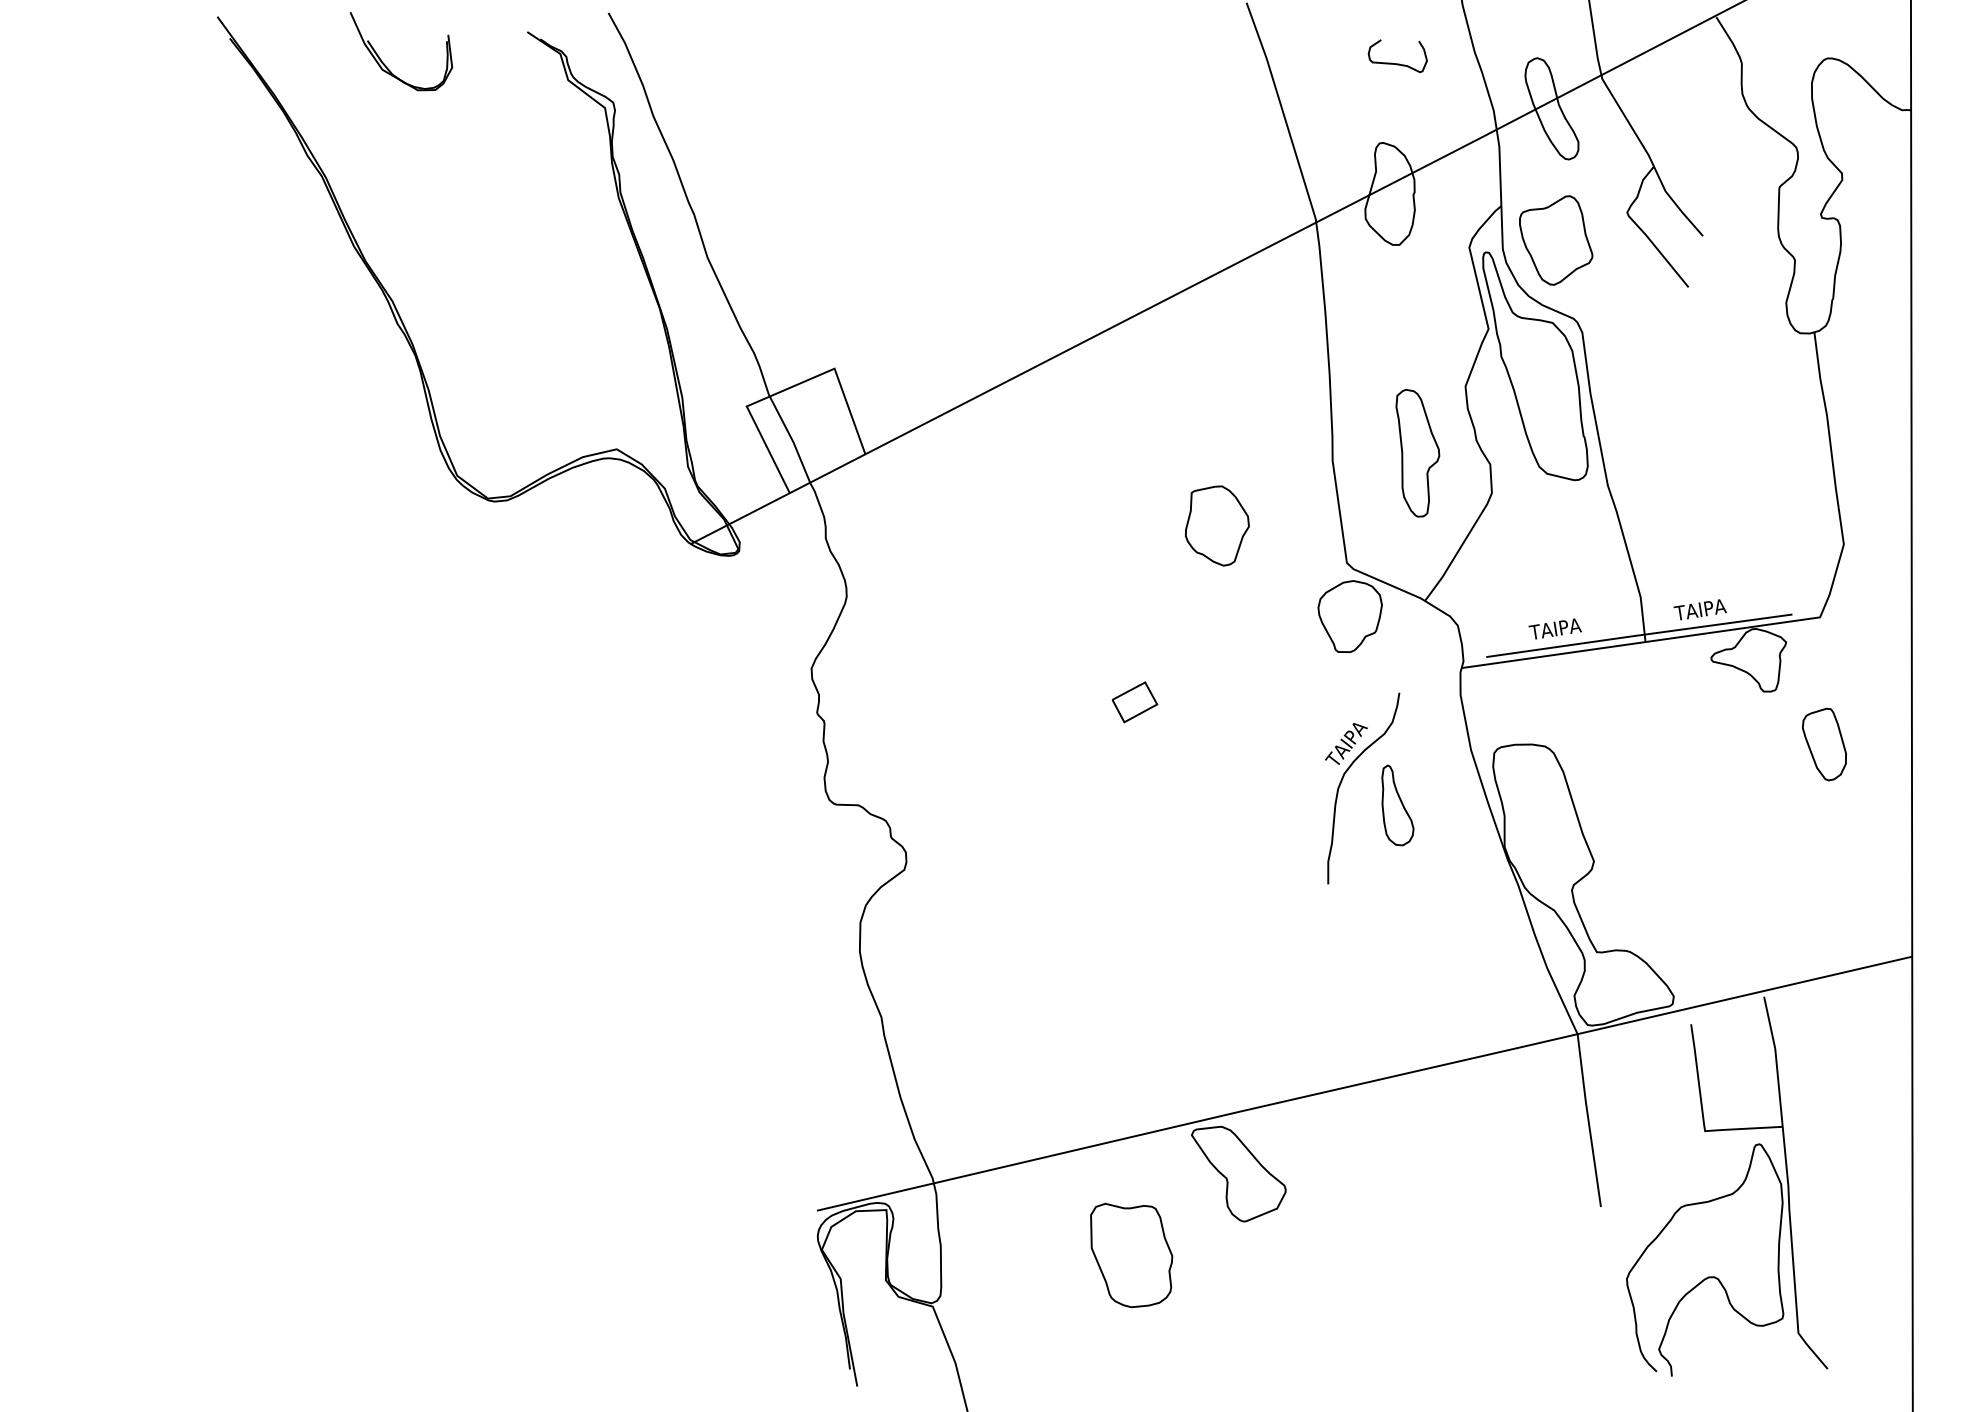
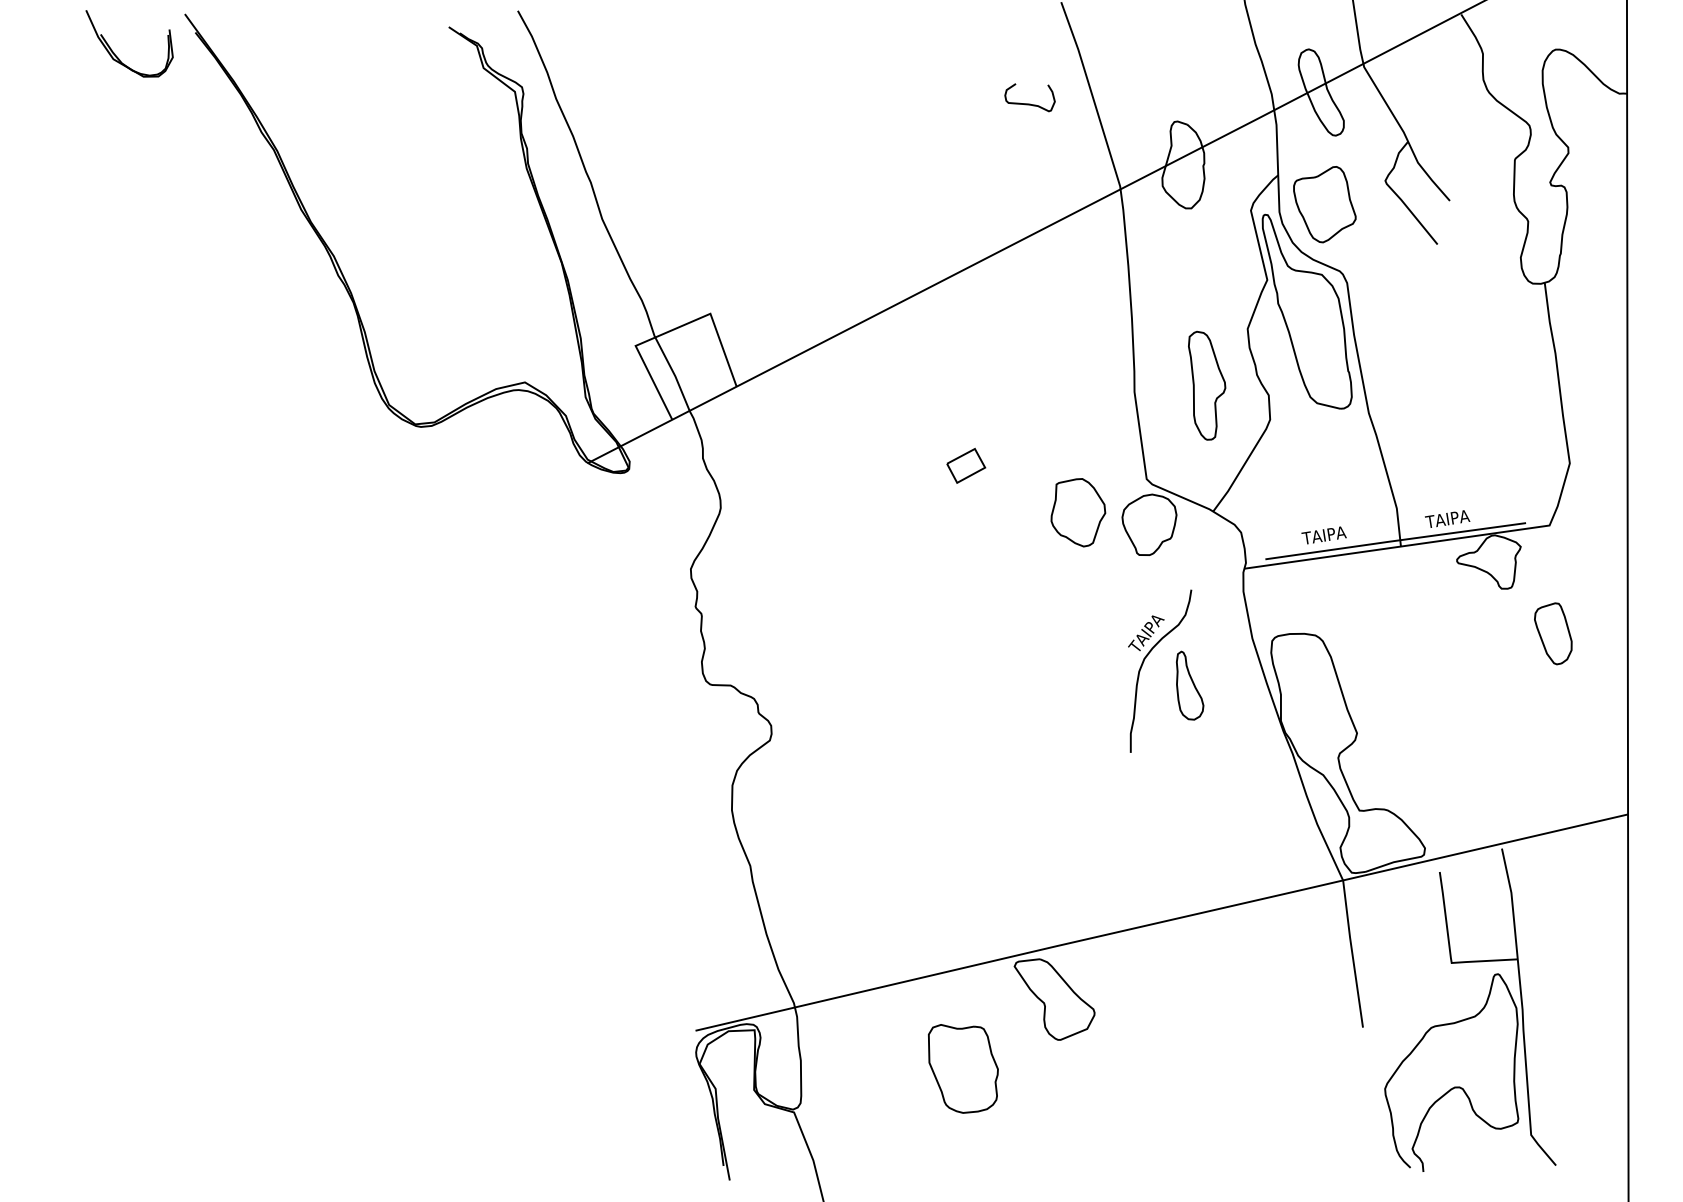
part: (383, 61) -> (114, 52), moved
curve: (1397, 63) -> (1029, 103), moved
part: (1217, 525) -> (1078, 512), moved
part: (1135, 701) -> (966, 465), moved

